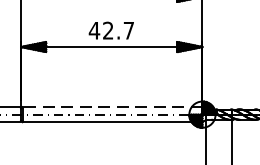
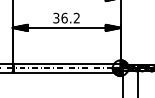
text: (111, 29) -> (66, 17), 42.7 -> 36.2
line: (113, 106) -> (67, 63), dashed -> solid

